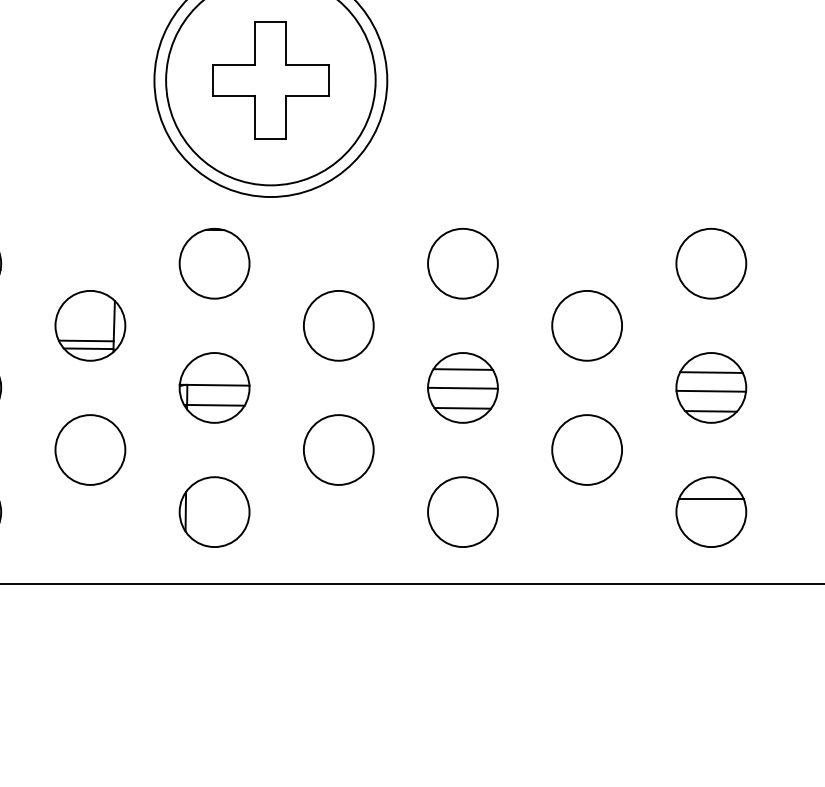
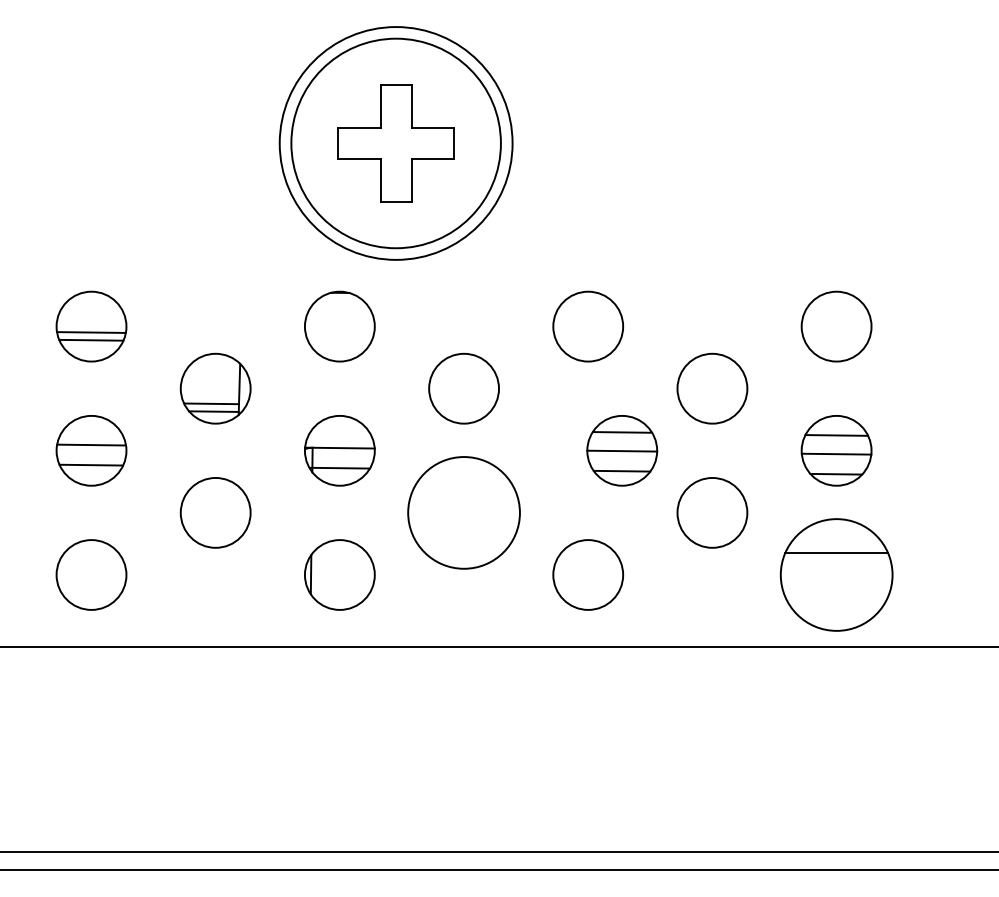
part: (463, 387) -> (622, 450), moved
circle: (338, 449) -> (463, 512), size x1.6
part: (711, 511) -> (836, 574), size x1.6

